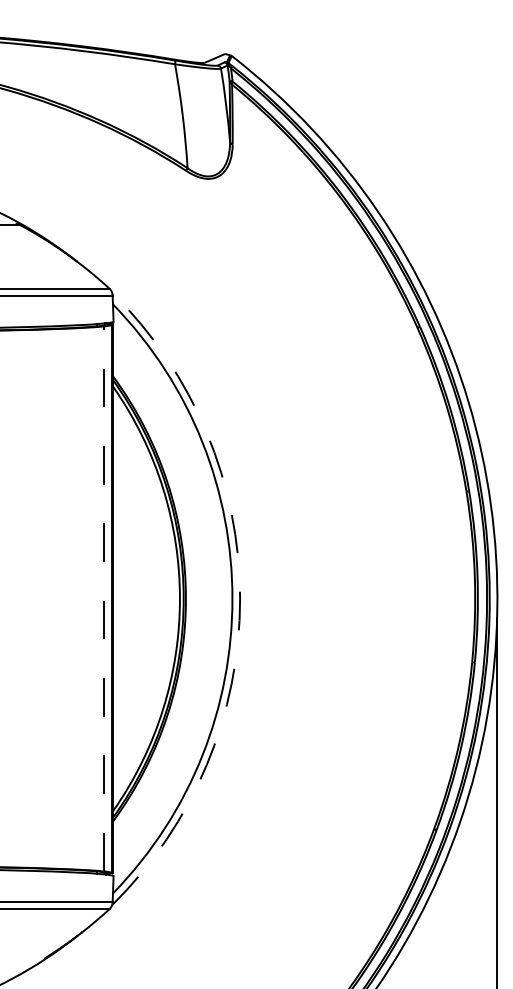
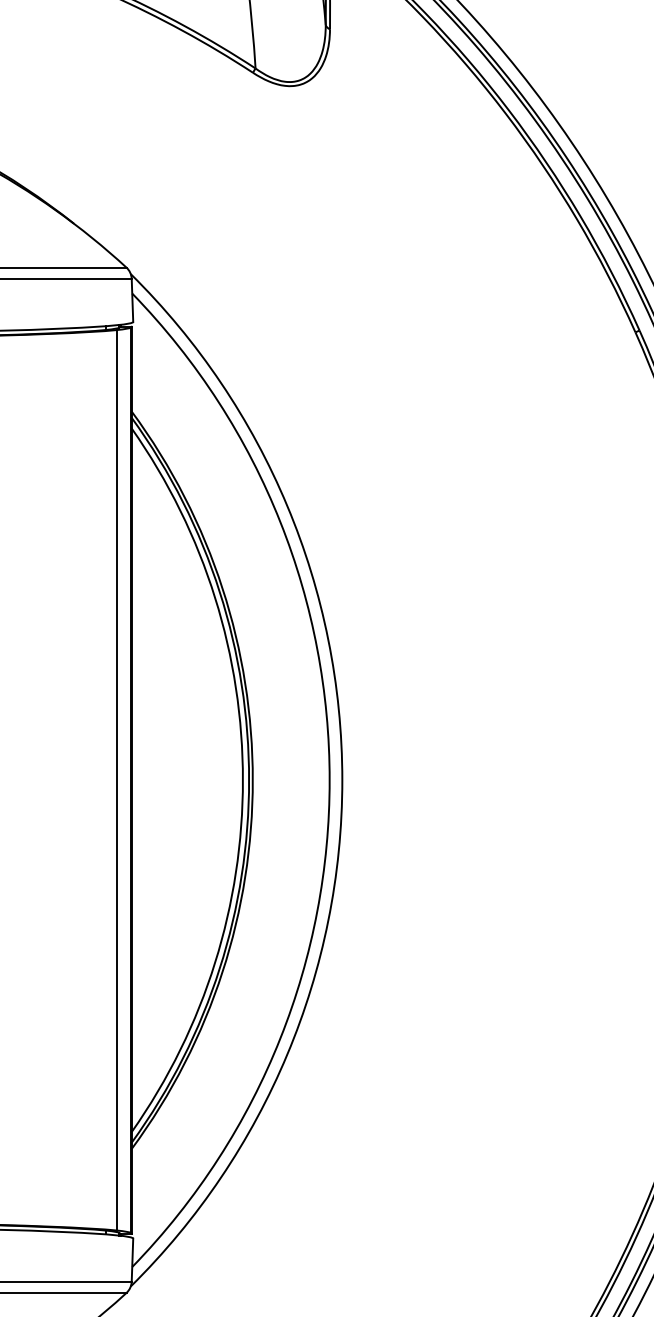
line: (103, 598) -> (116, 779), dashed -> solid
arc: (240, 598) -> (342, 779), dashed -> solid

